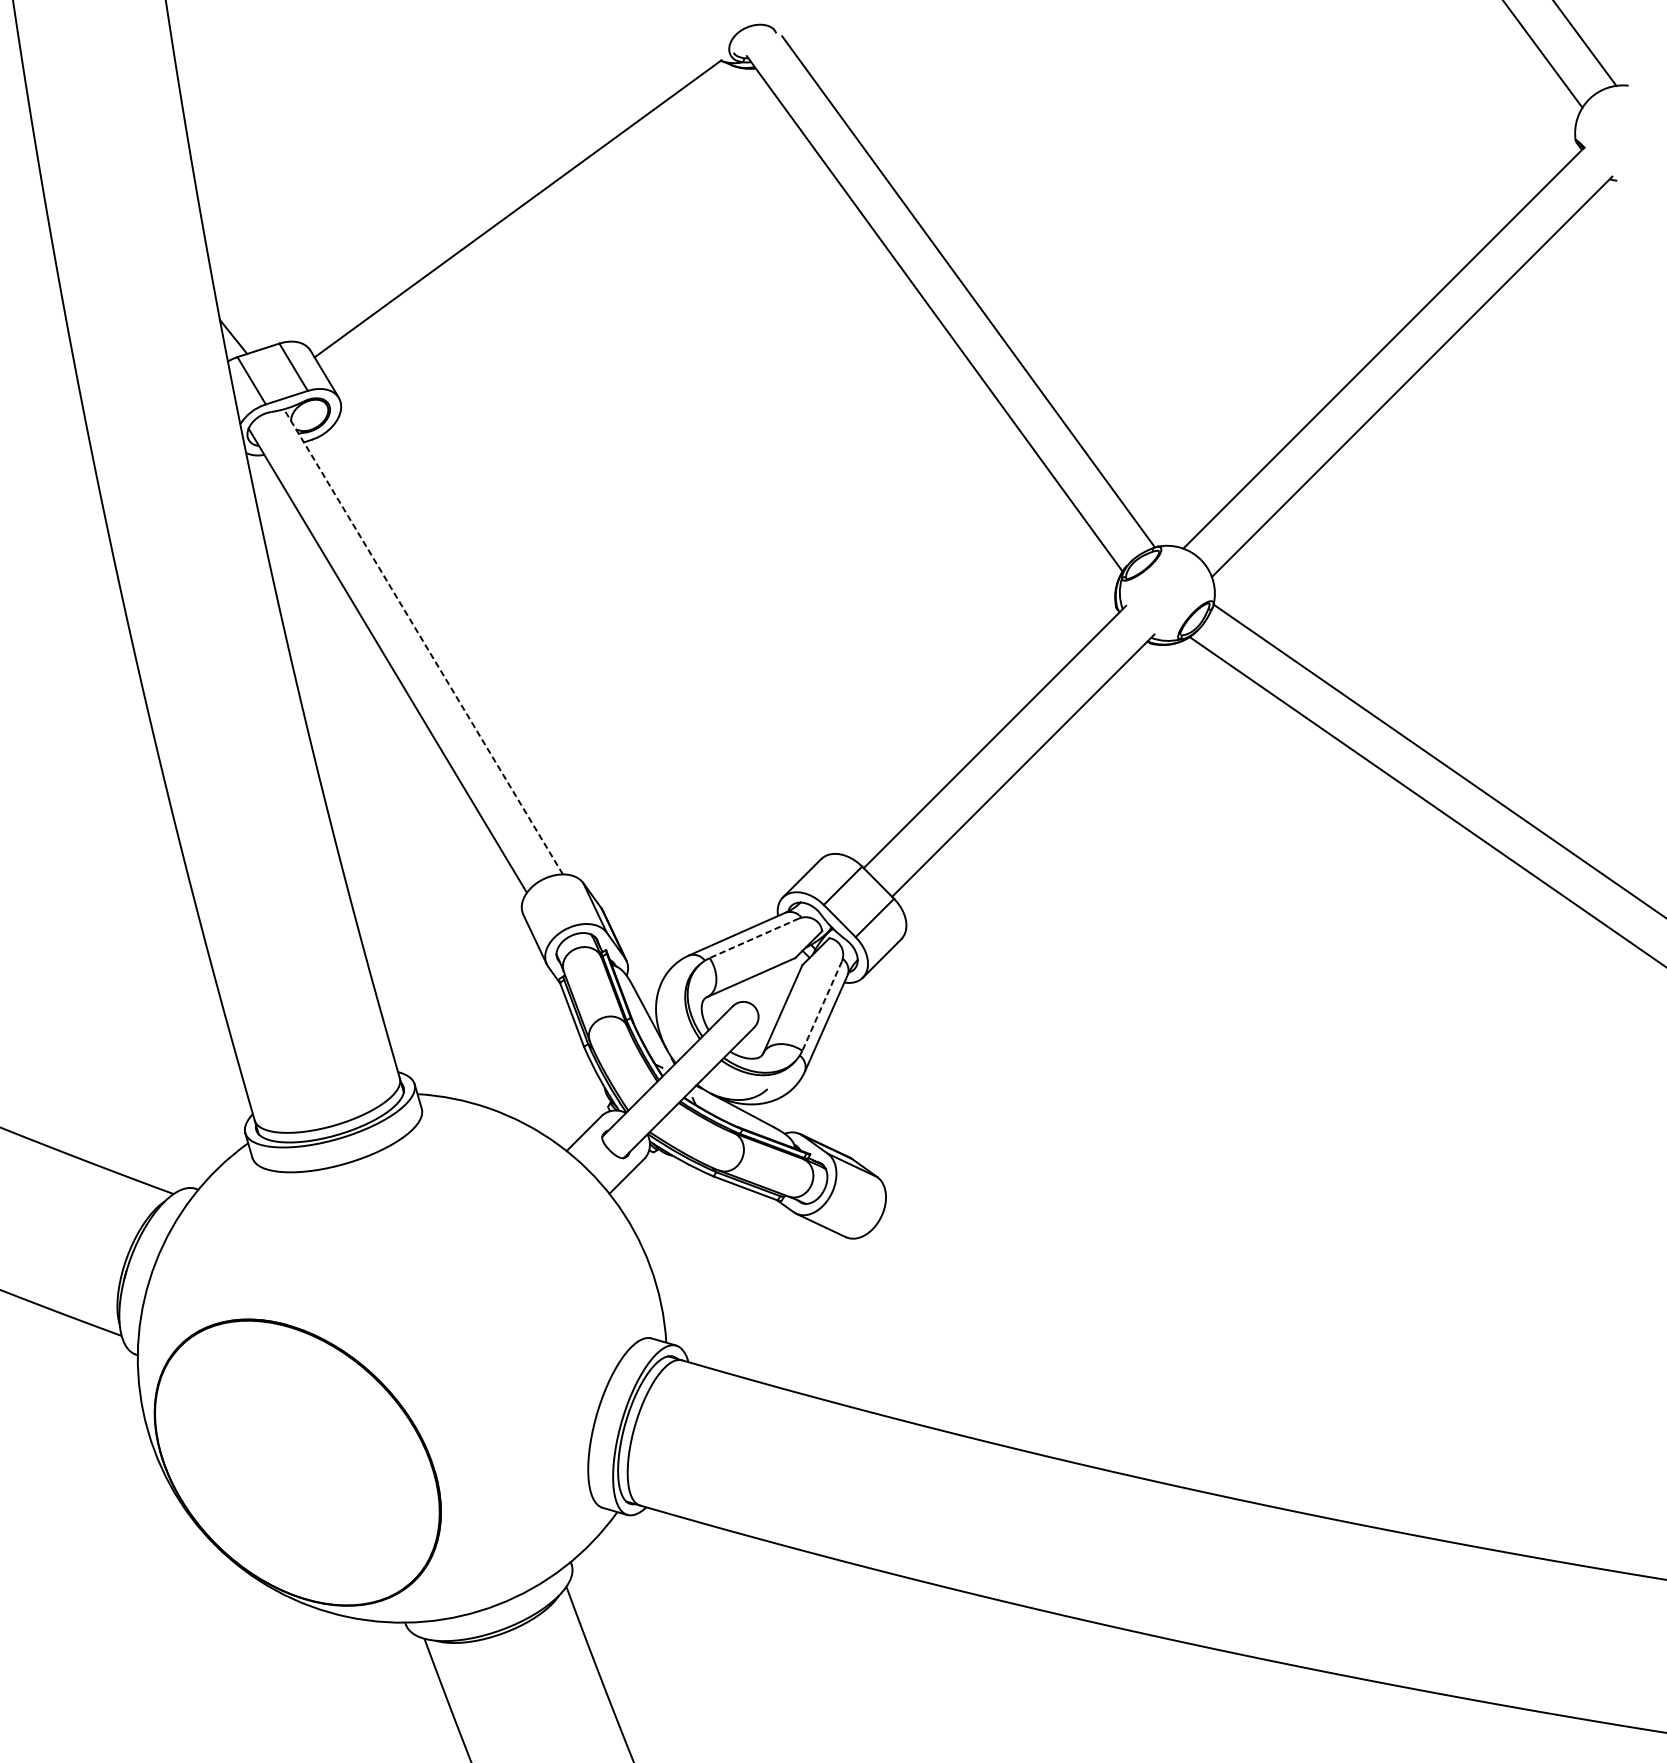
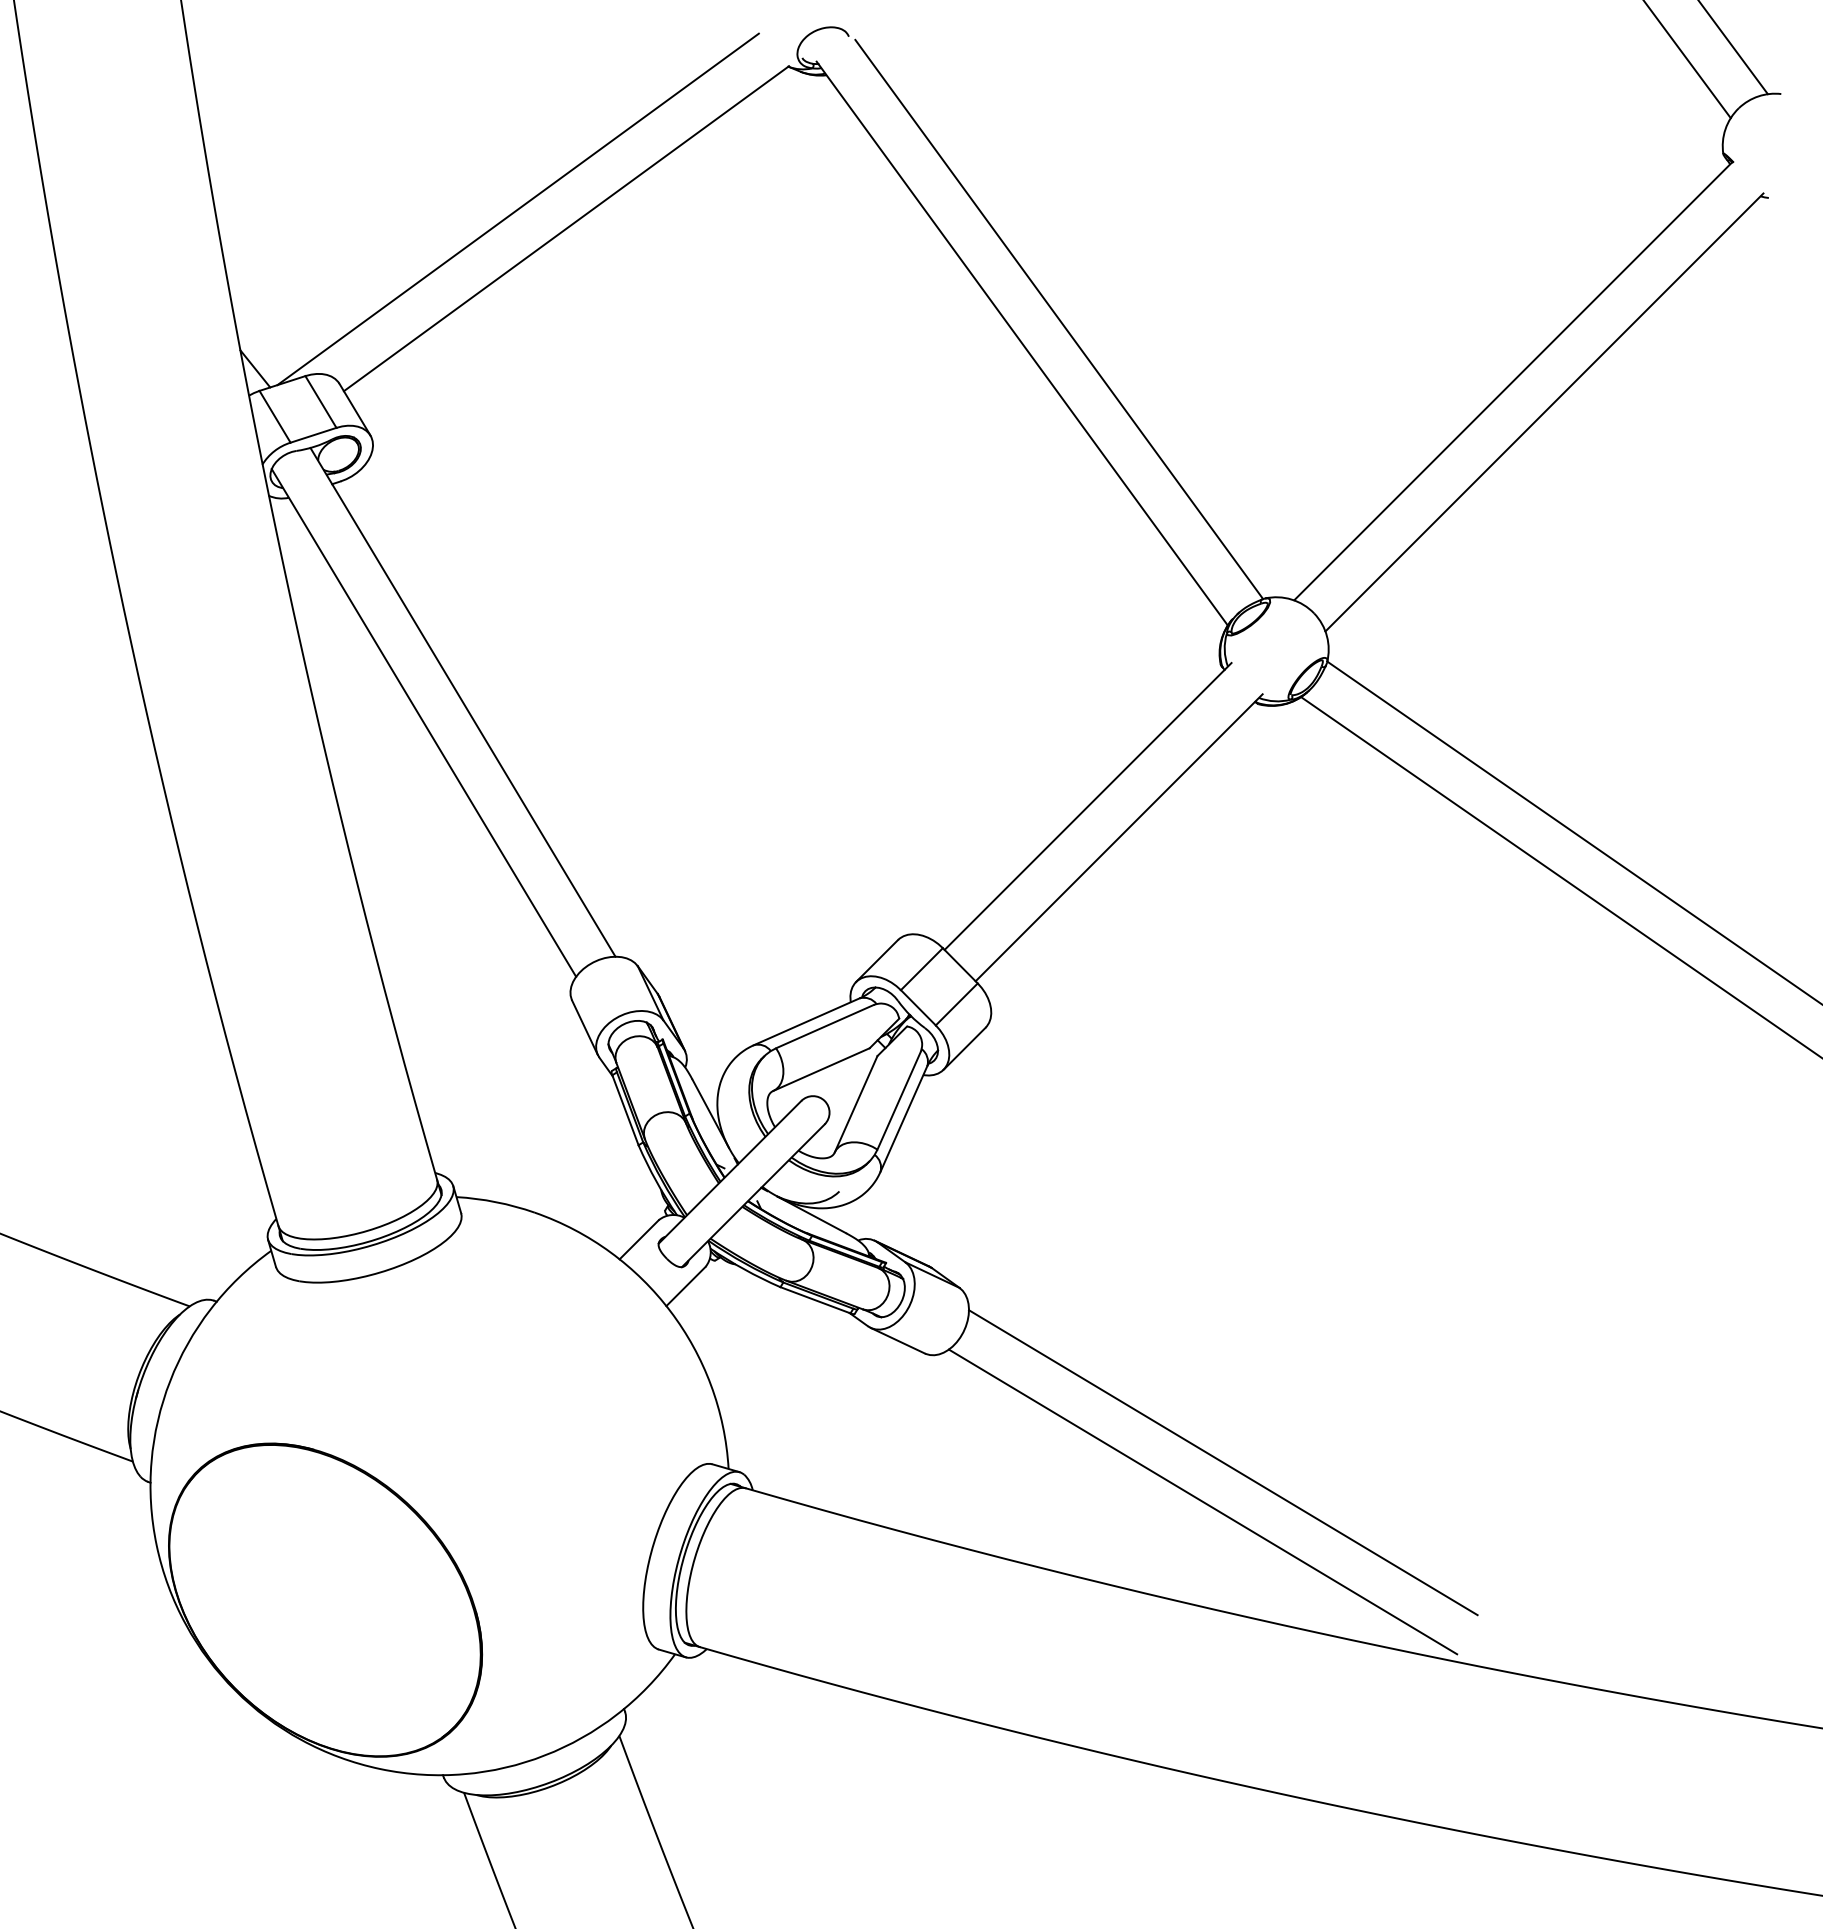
line: (473, 191) -> (517, 209), added
line: (423, 641) -> (463, 702), dashed -> solid
line: (753, 938) -> (824, 1026), dashed -> solid
line: (821, 1006) -> (898, 1101), dashed -> solid
line: (1118, 1336) -> (1223, 1462), added
line: (1099, 1372) -> (1202, 1501), added

